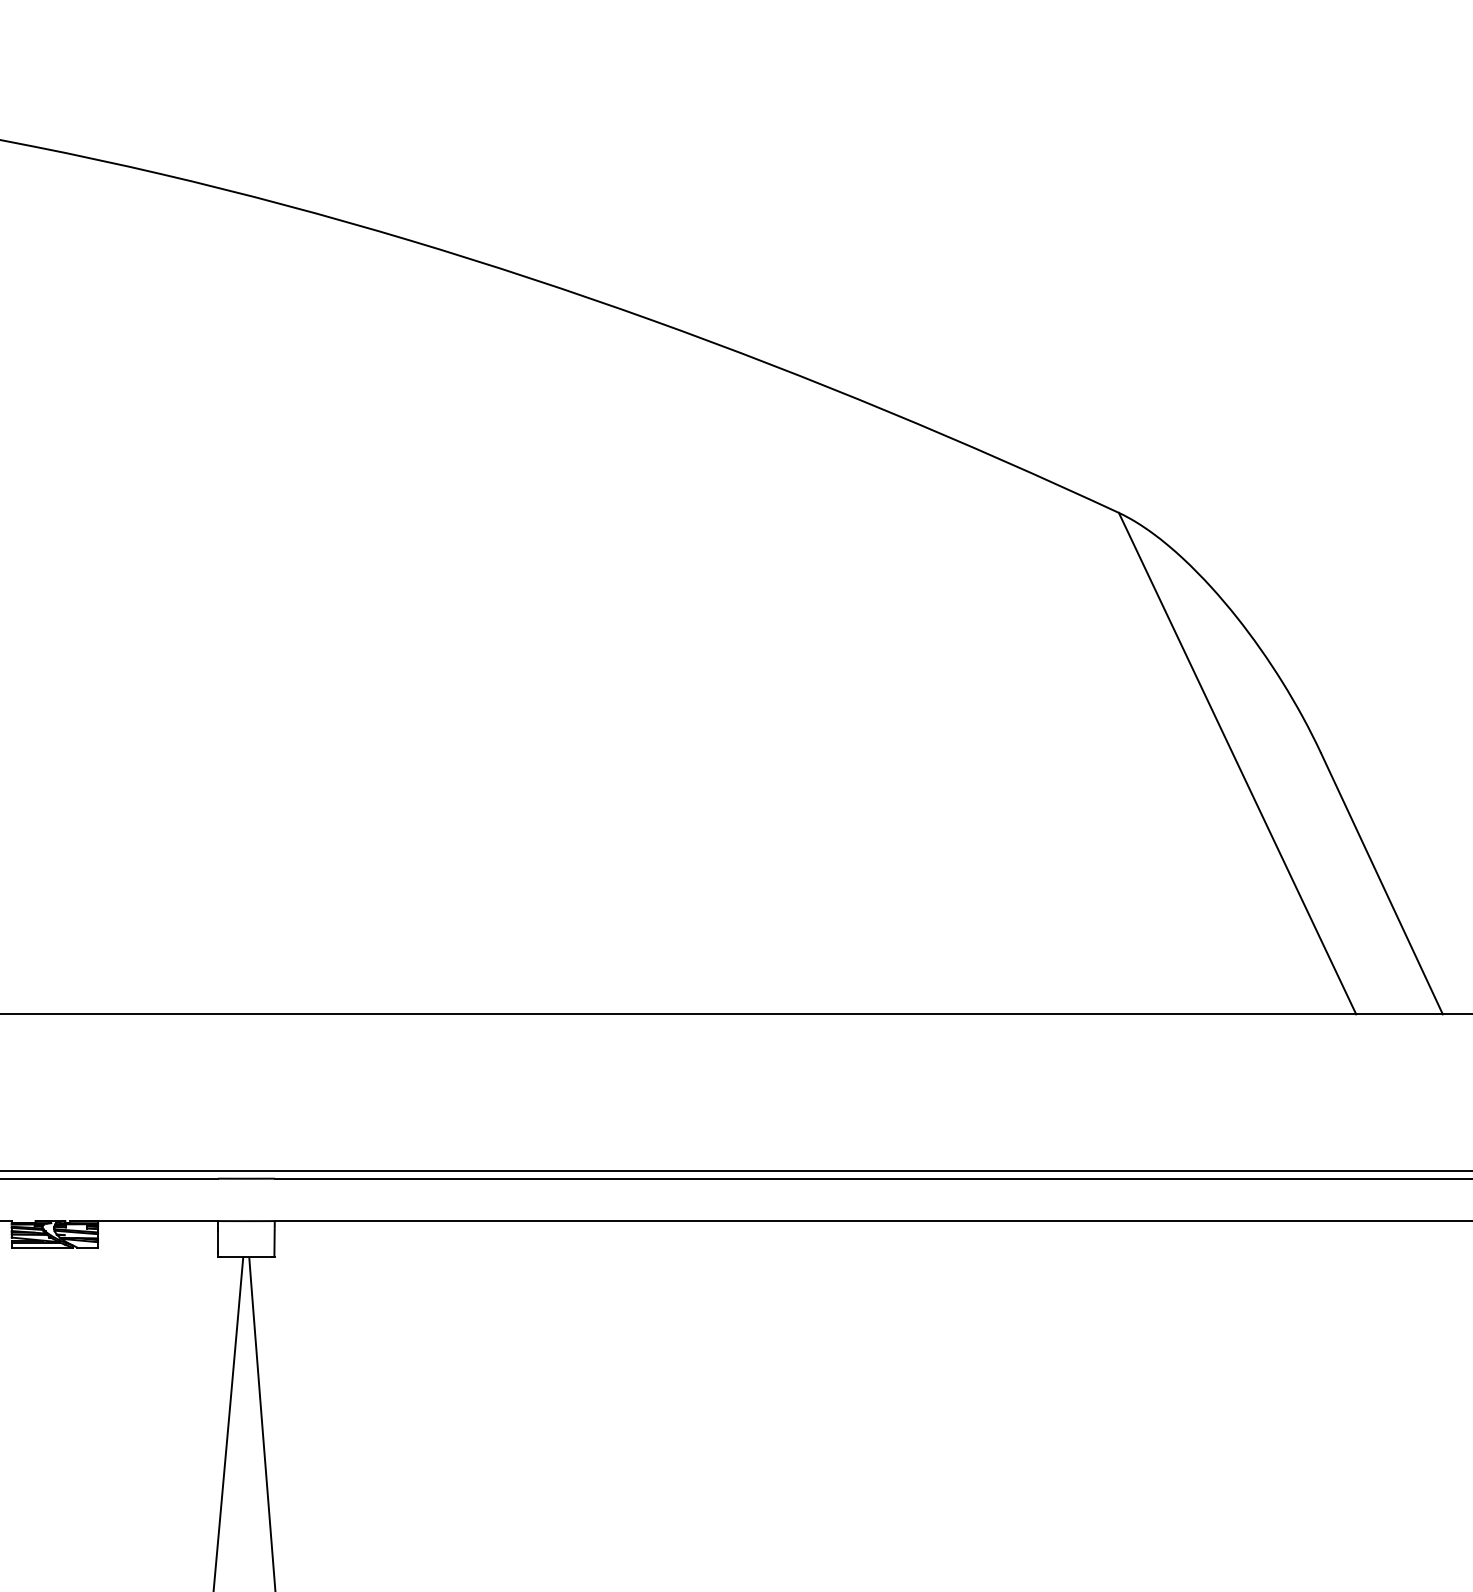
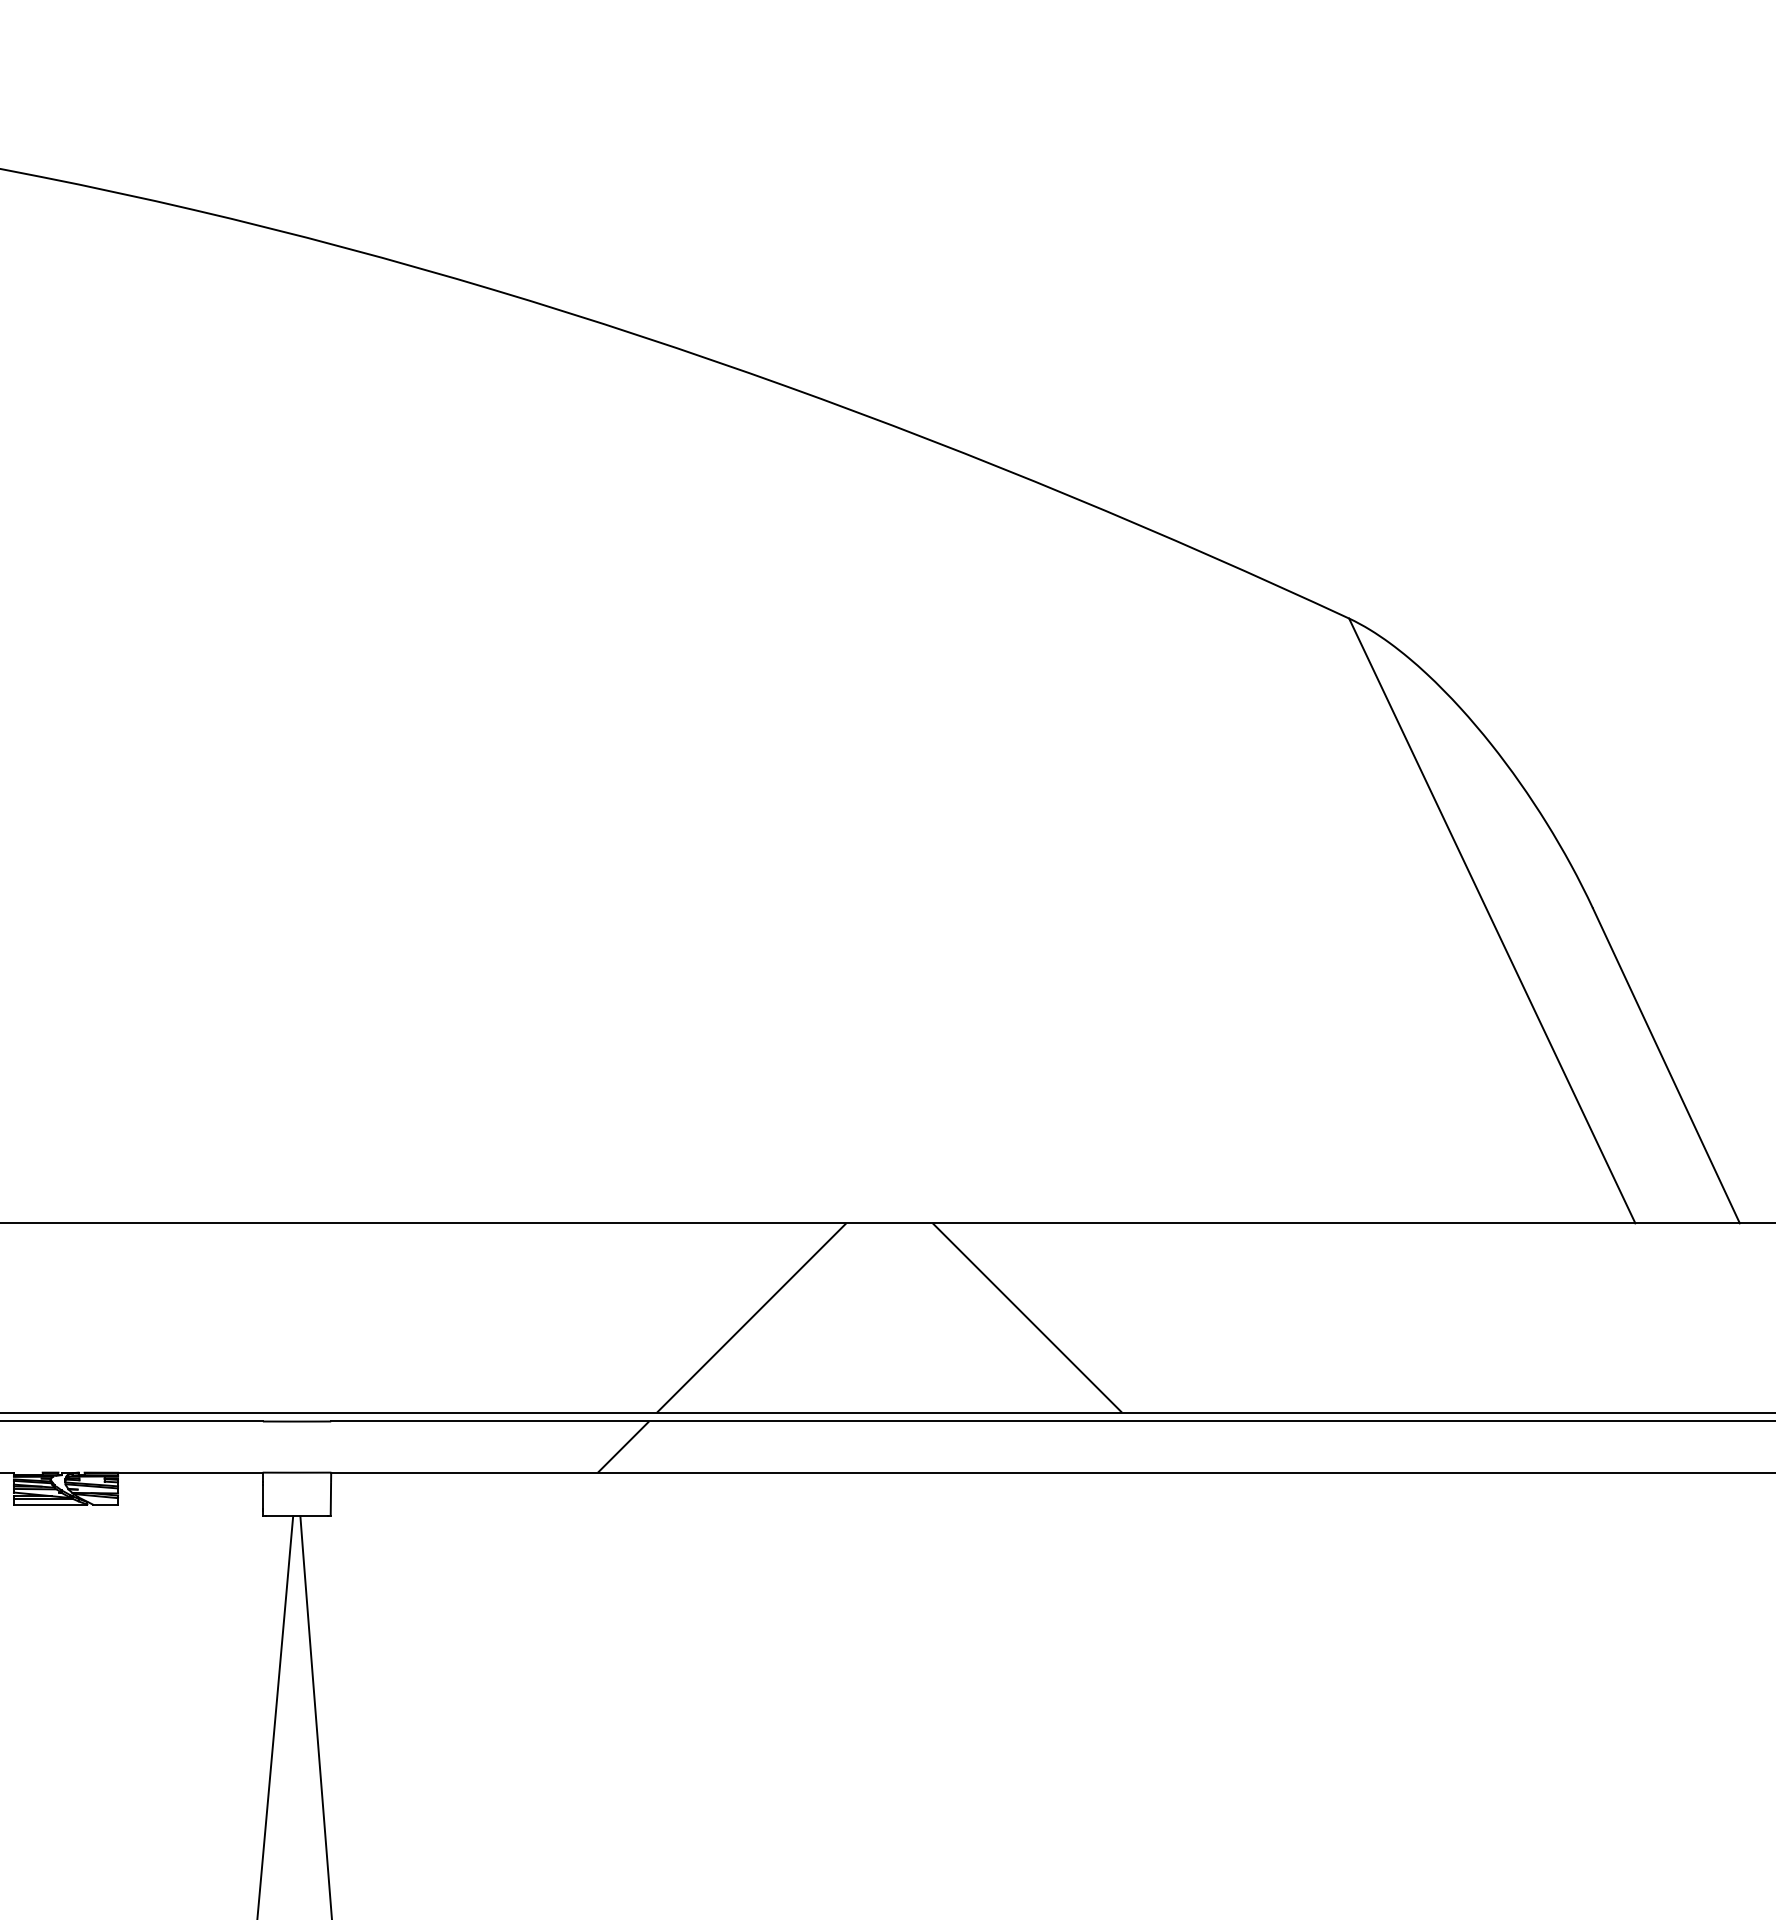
hatch: (737, 1092) -> (889, 1317), added
hatch: (517, 1199) -> (623, 1446), added

